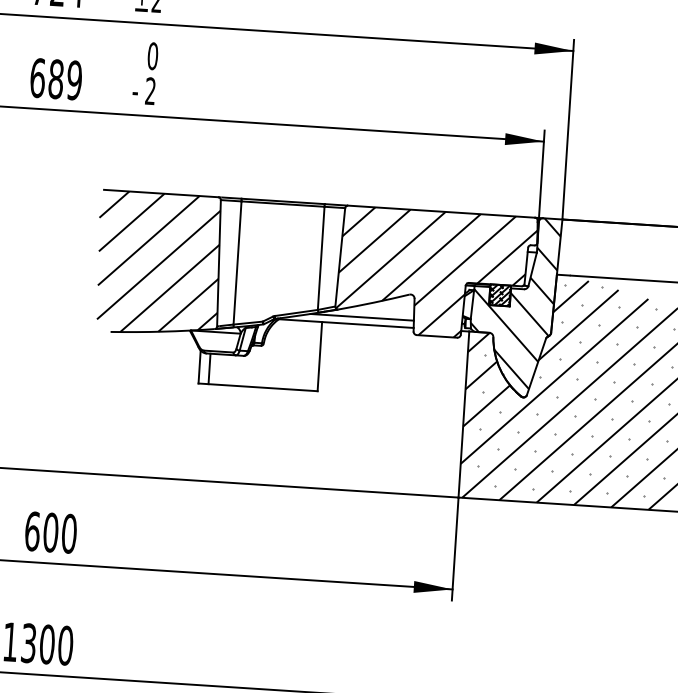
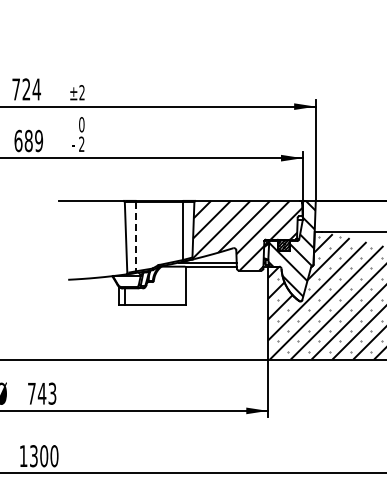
hatch: (158, 262) -> (92, 239), removed
line: (237, 264) -> (136, 237), solid -> dashed
text: (51, 532) -> (42, 393), 600 -> 743

